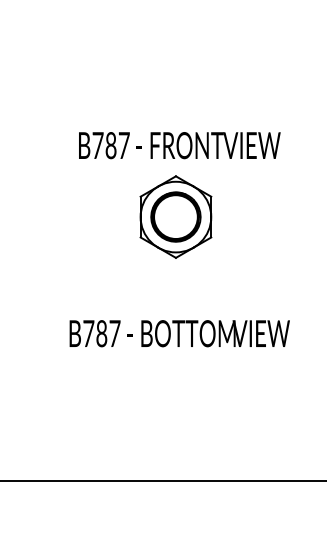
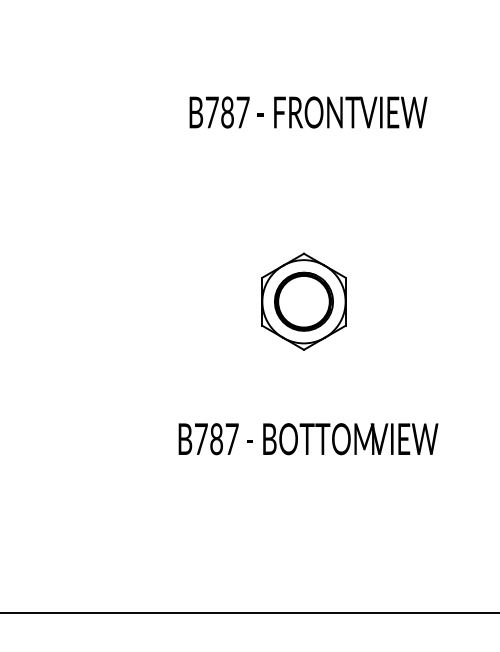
text: (179, 145) -> (308, 112), moved

